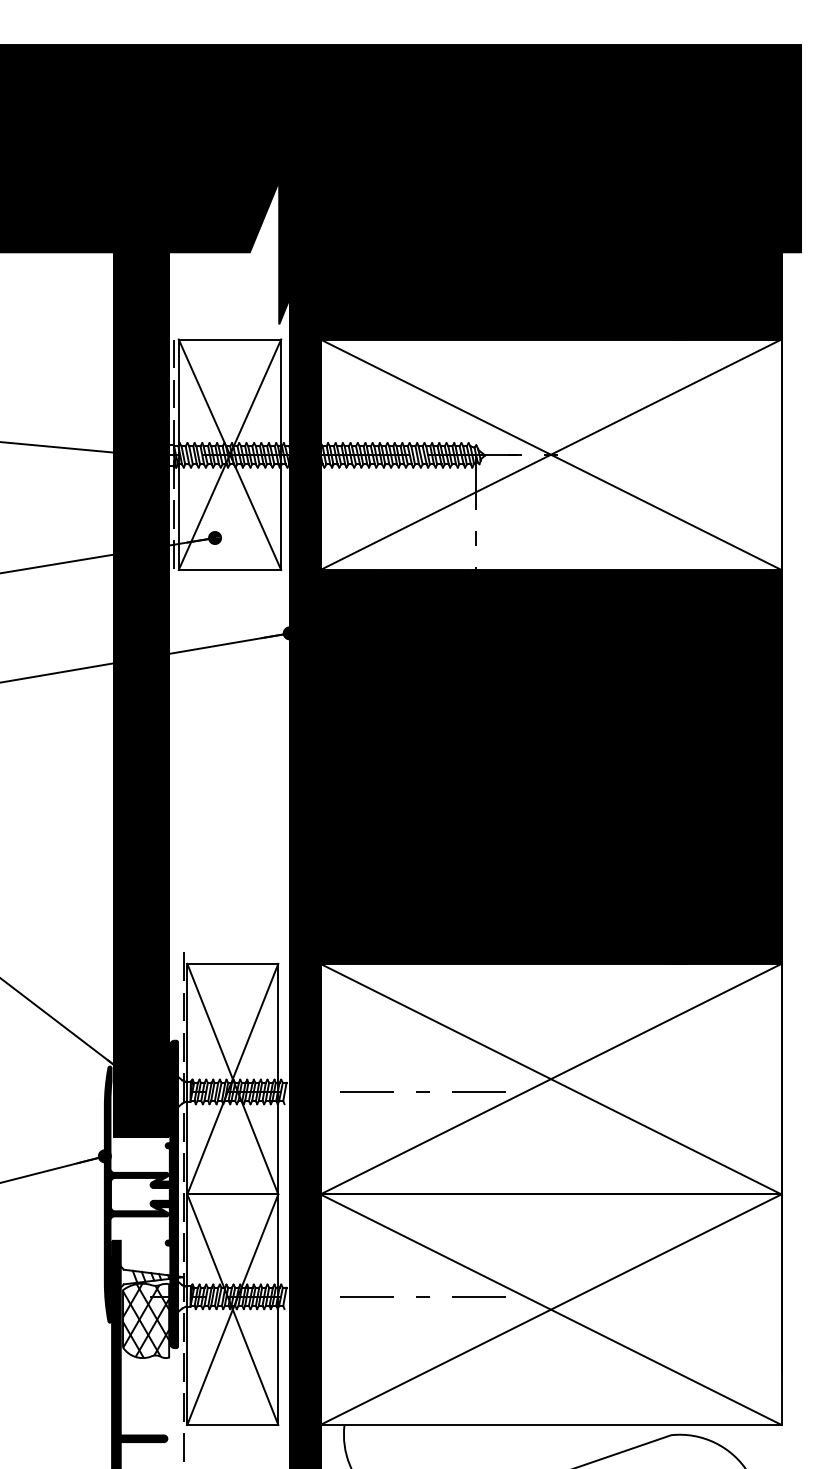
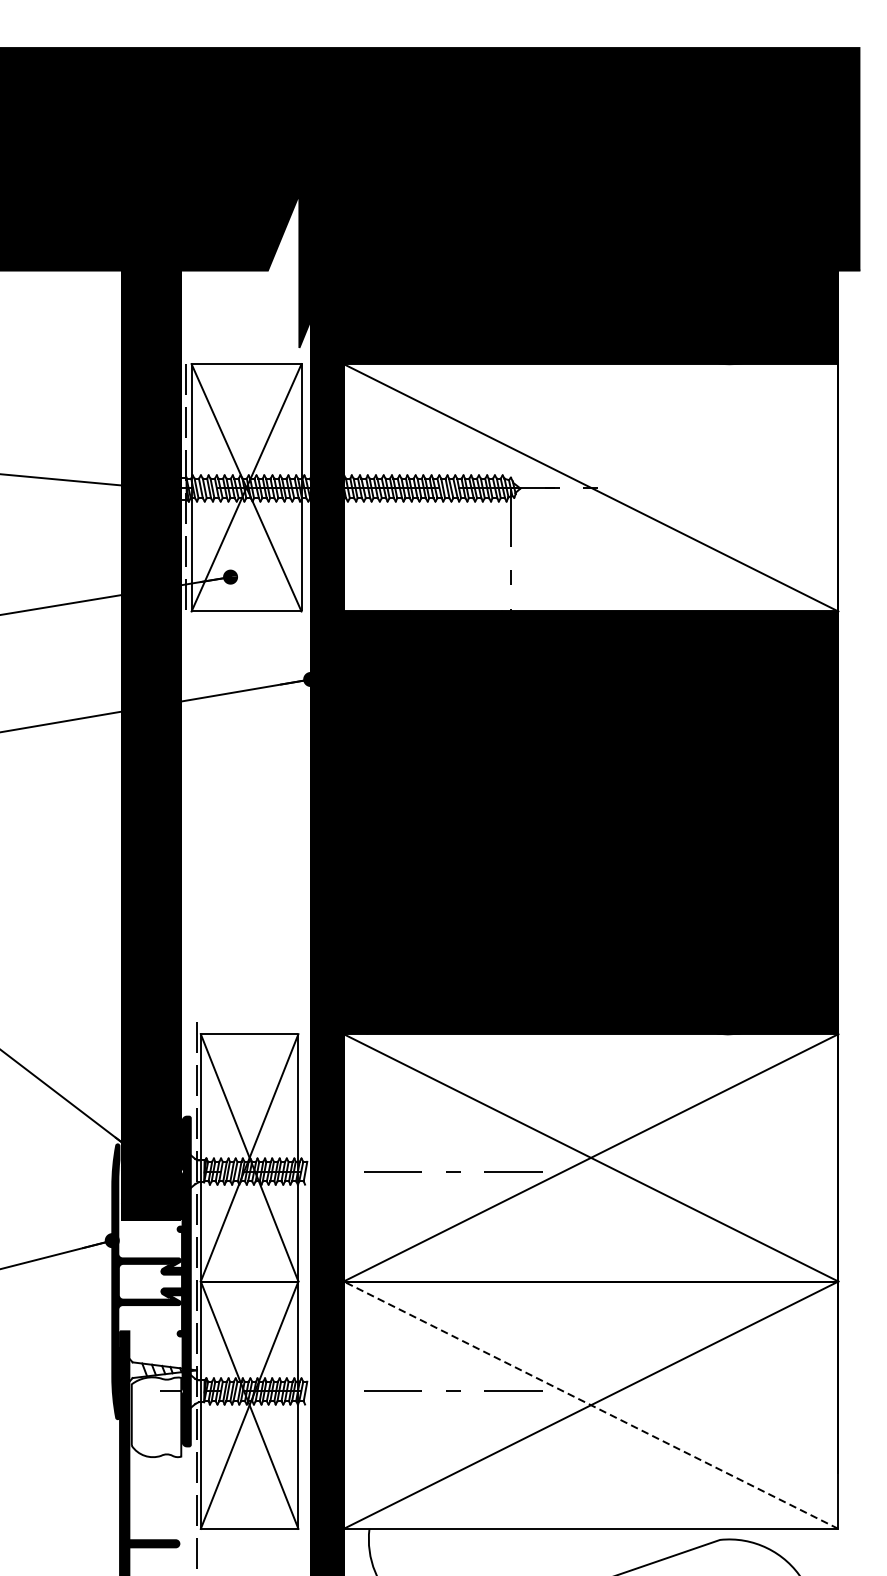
line: (550, 454) -> (590, 487), removed
line: (551, 1309) -> (591, 1405), solid -> dashed
hatch: (146, 1320) -> (156, 1416), removed

